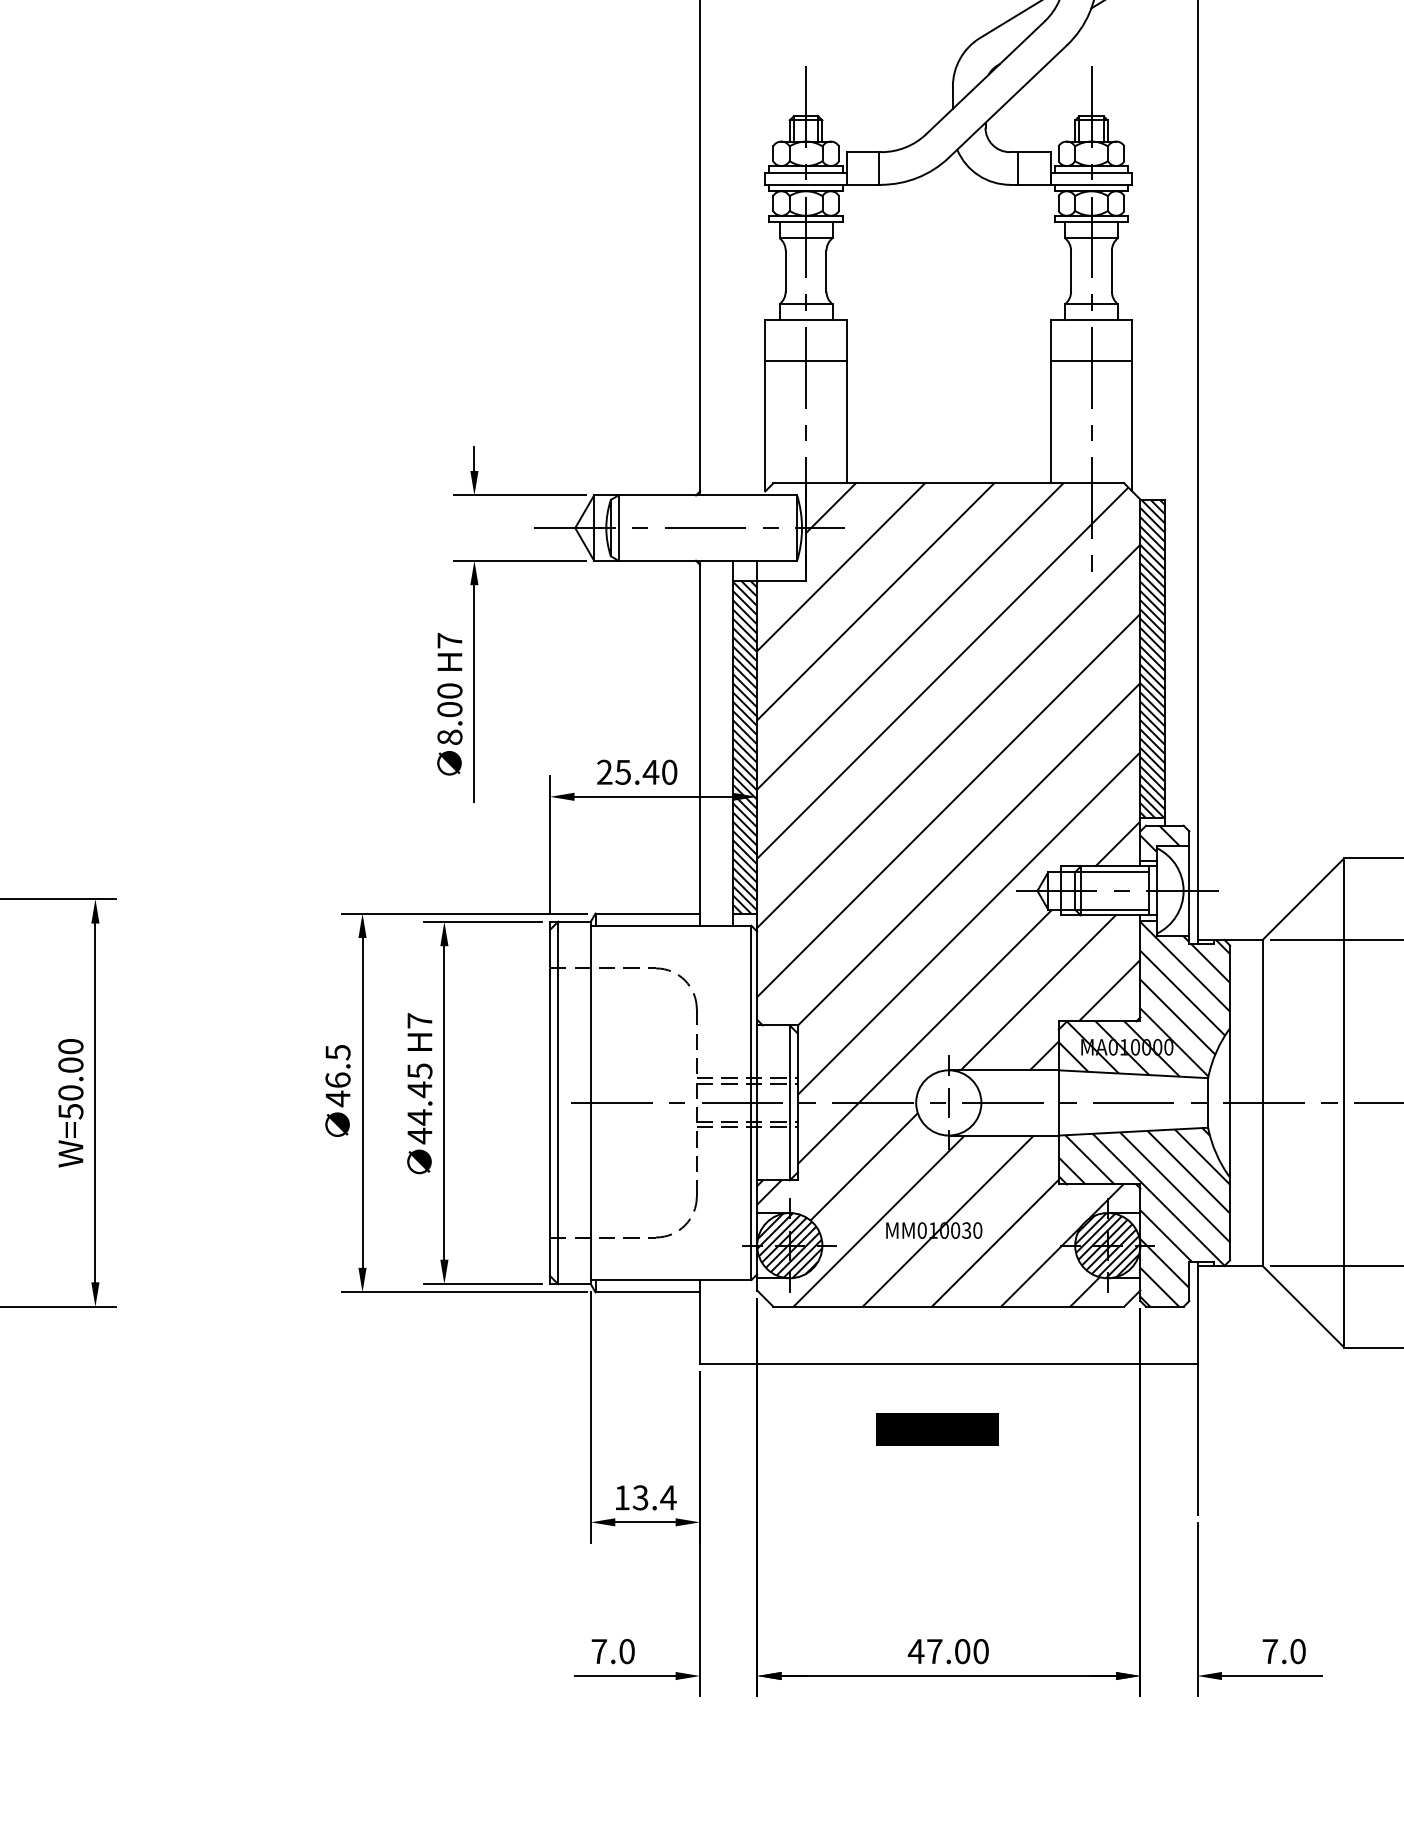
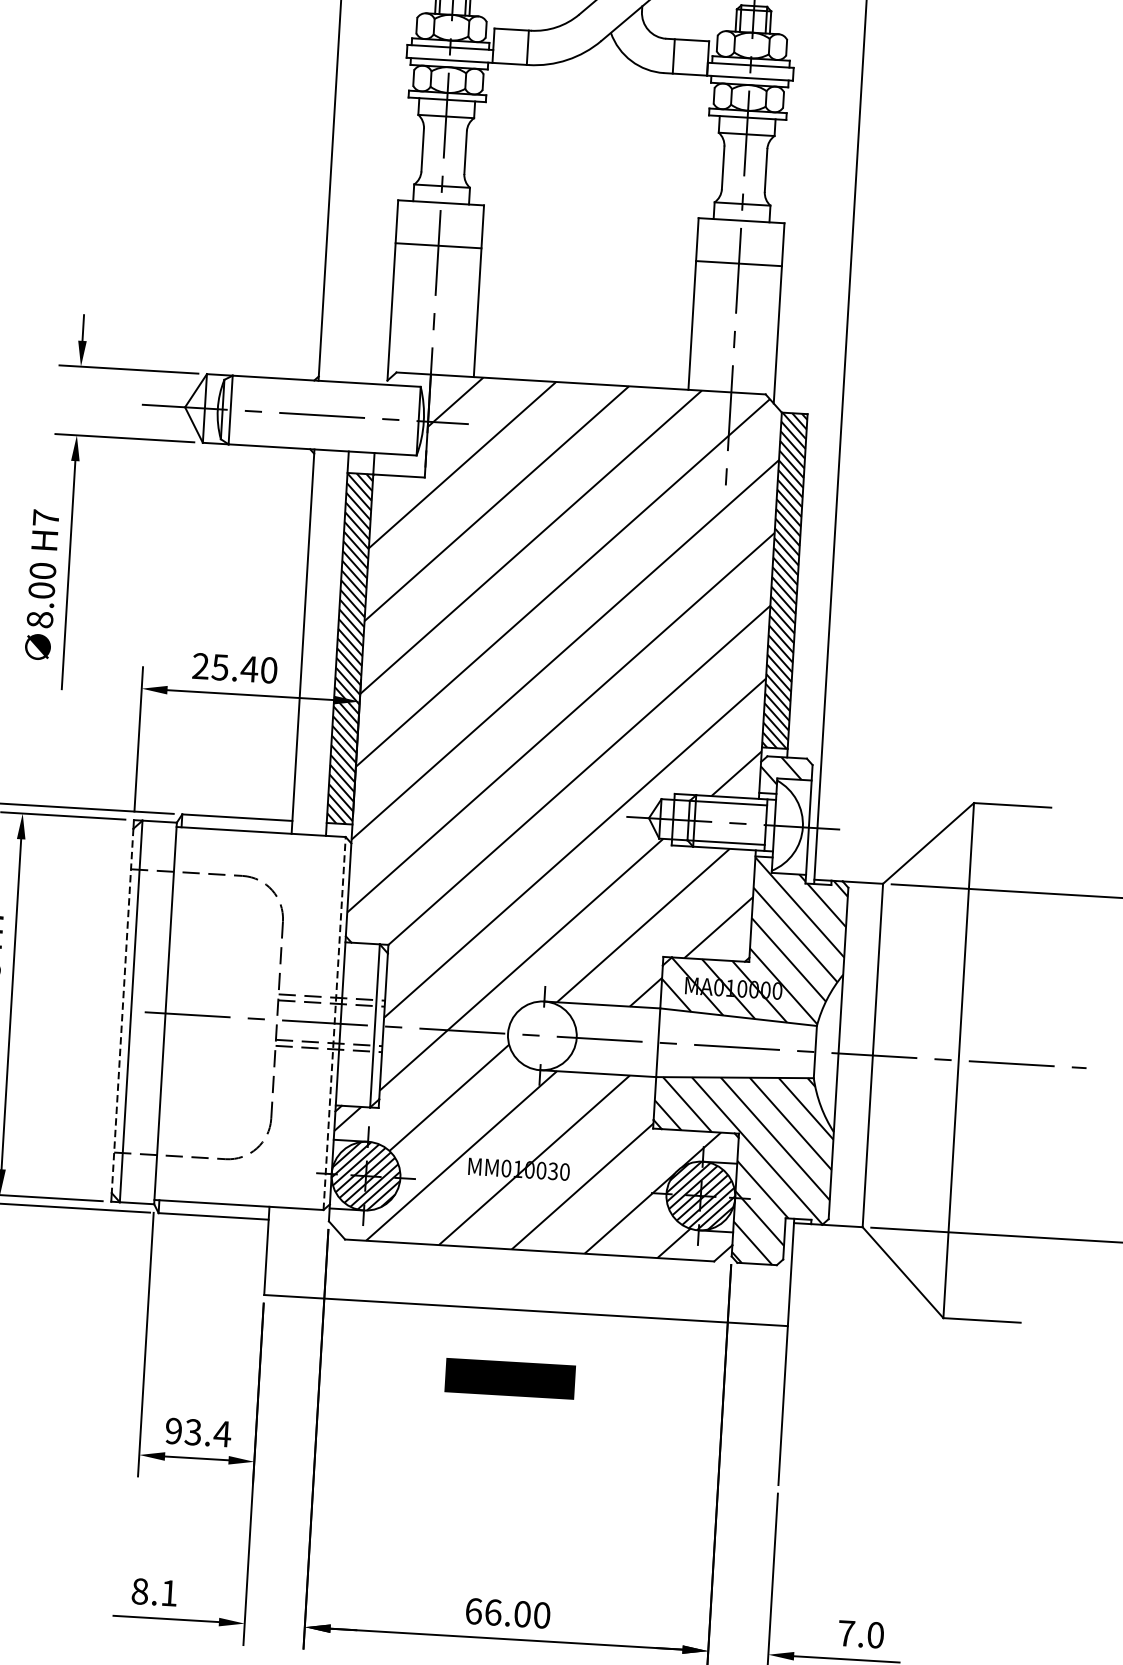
line: (751, 1102) -> (334, 1023), solid -> dashed
line: (948, 1102) -> (542, 1035), removed
line: (550, 1103) -> (123, 1011), solid -> dashed
text: (621, 1497) -> (173, 1430), 13.4 -> 93.4
text: (612, 1651) -> (154, 1592), 7.0 -> 8.1
text: (924, 1651) -> (482, 1611), 47.00 -> 66.00

